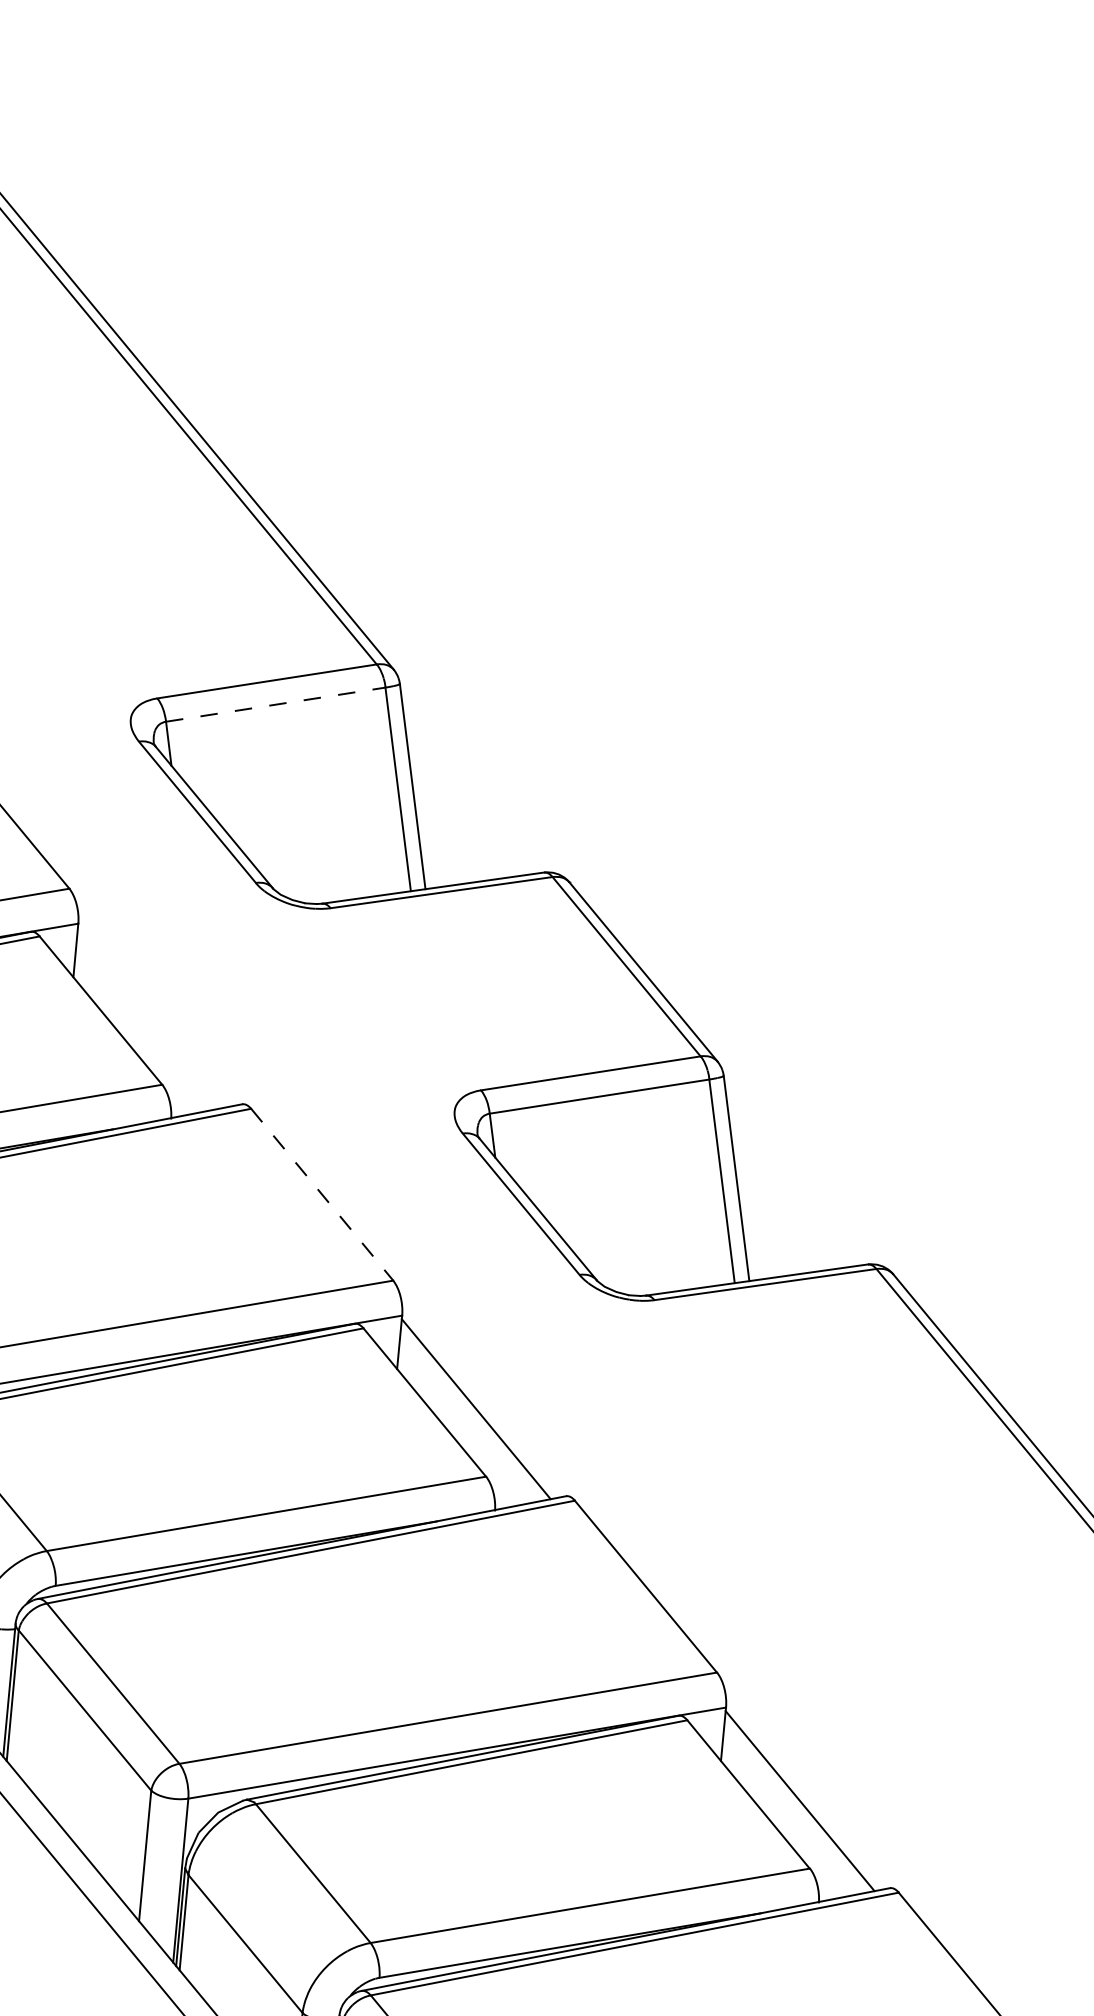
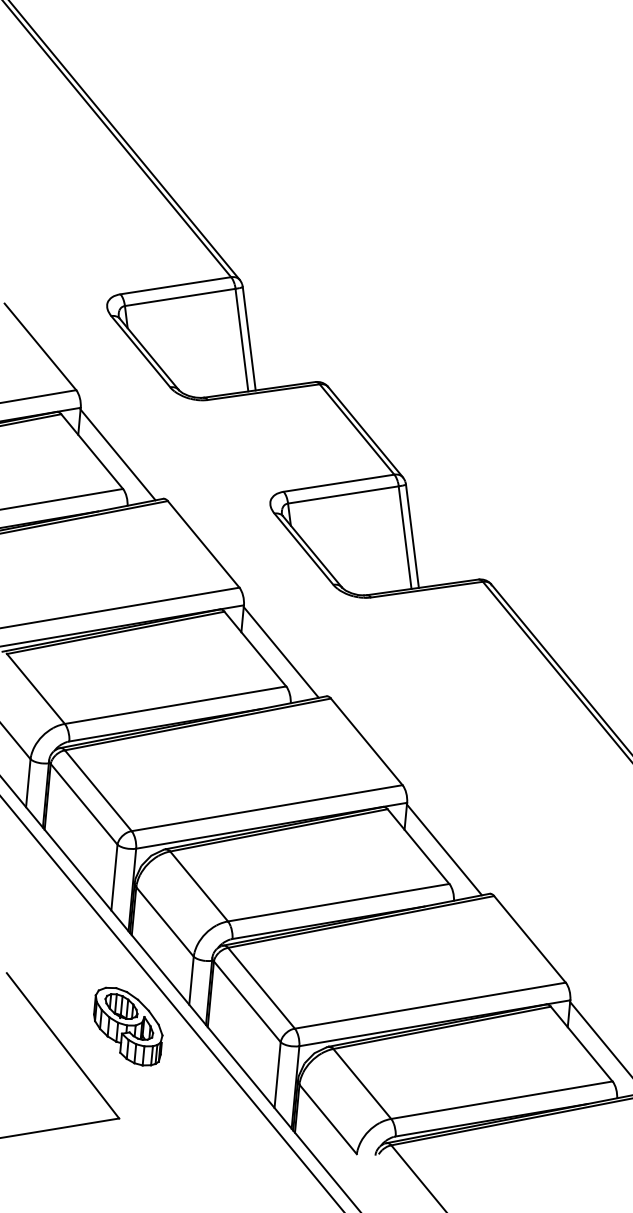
line: (276, 704) -> (180, 297), dashed -> solid
line: (151, 1016) -> (117, 454), added
line: (321, 1194) -> (203, 544), dashed -> solid

